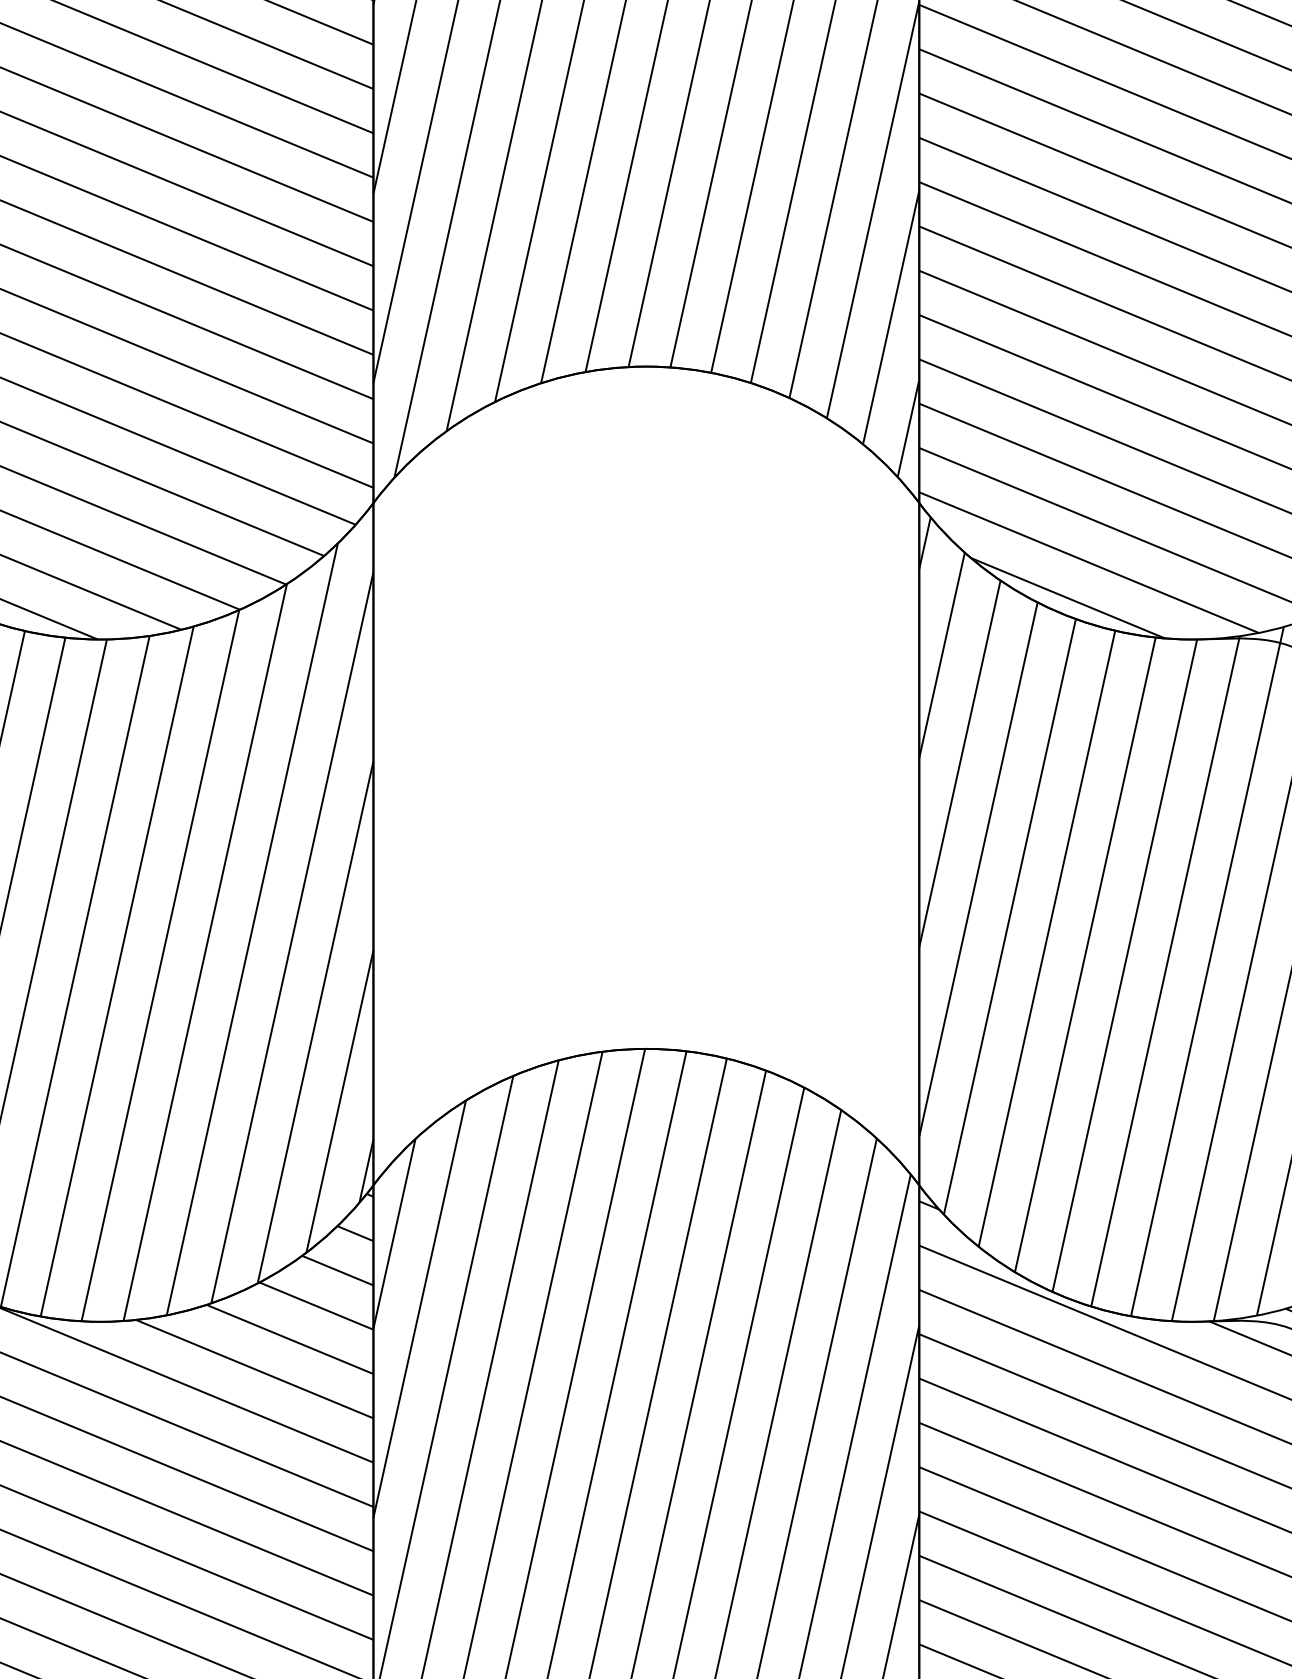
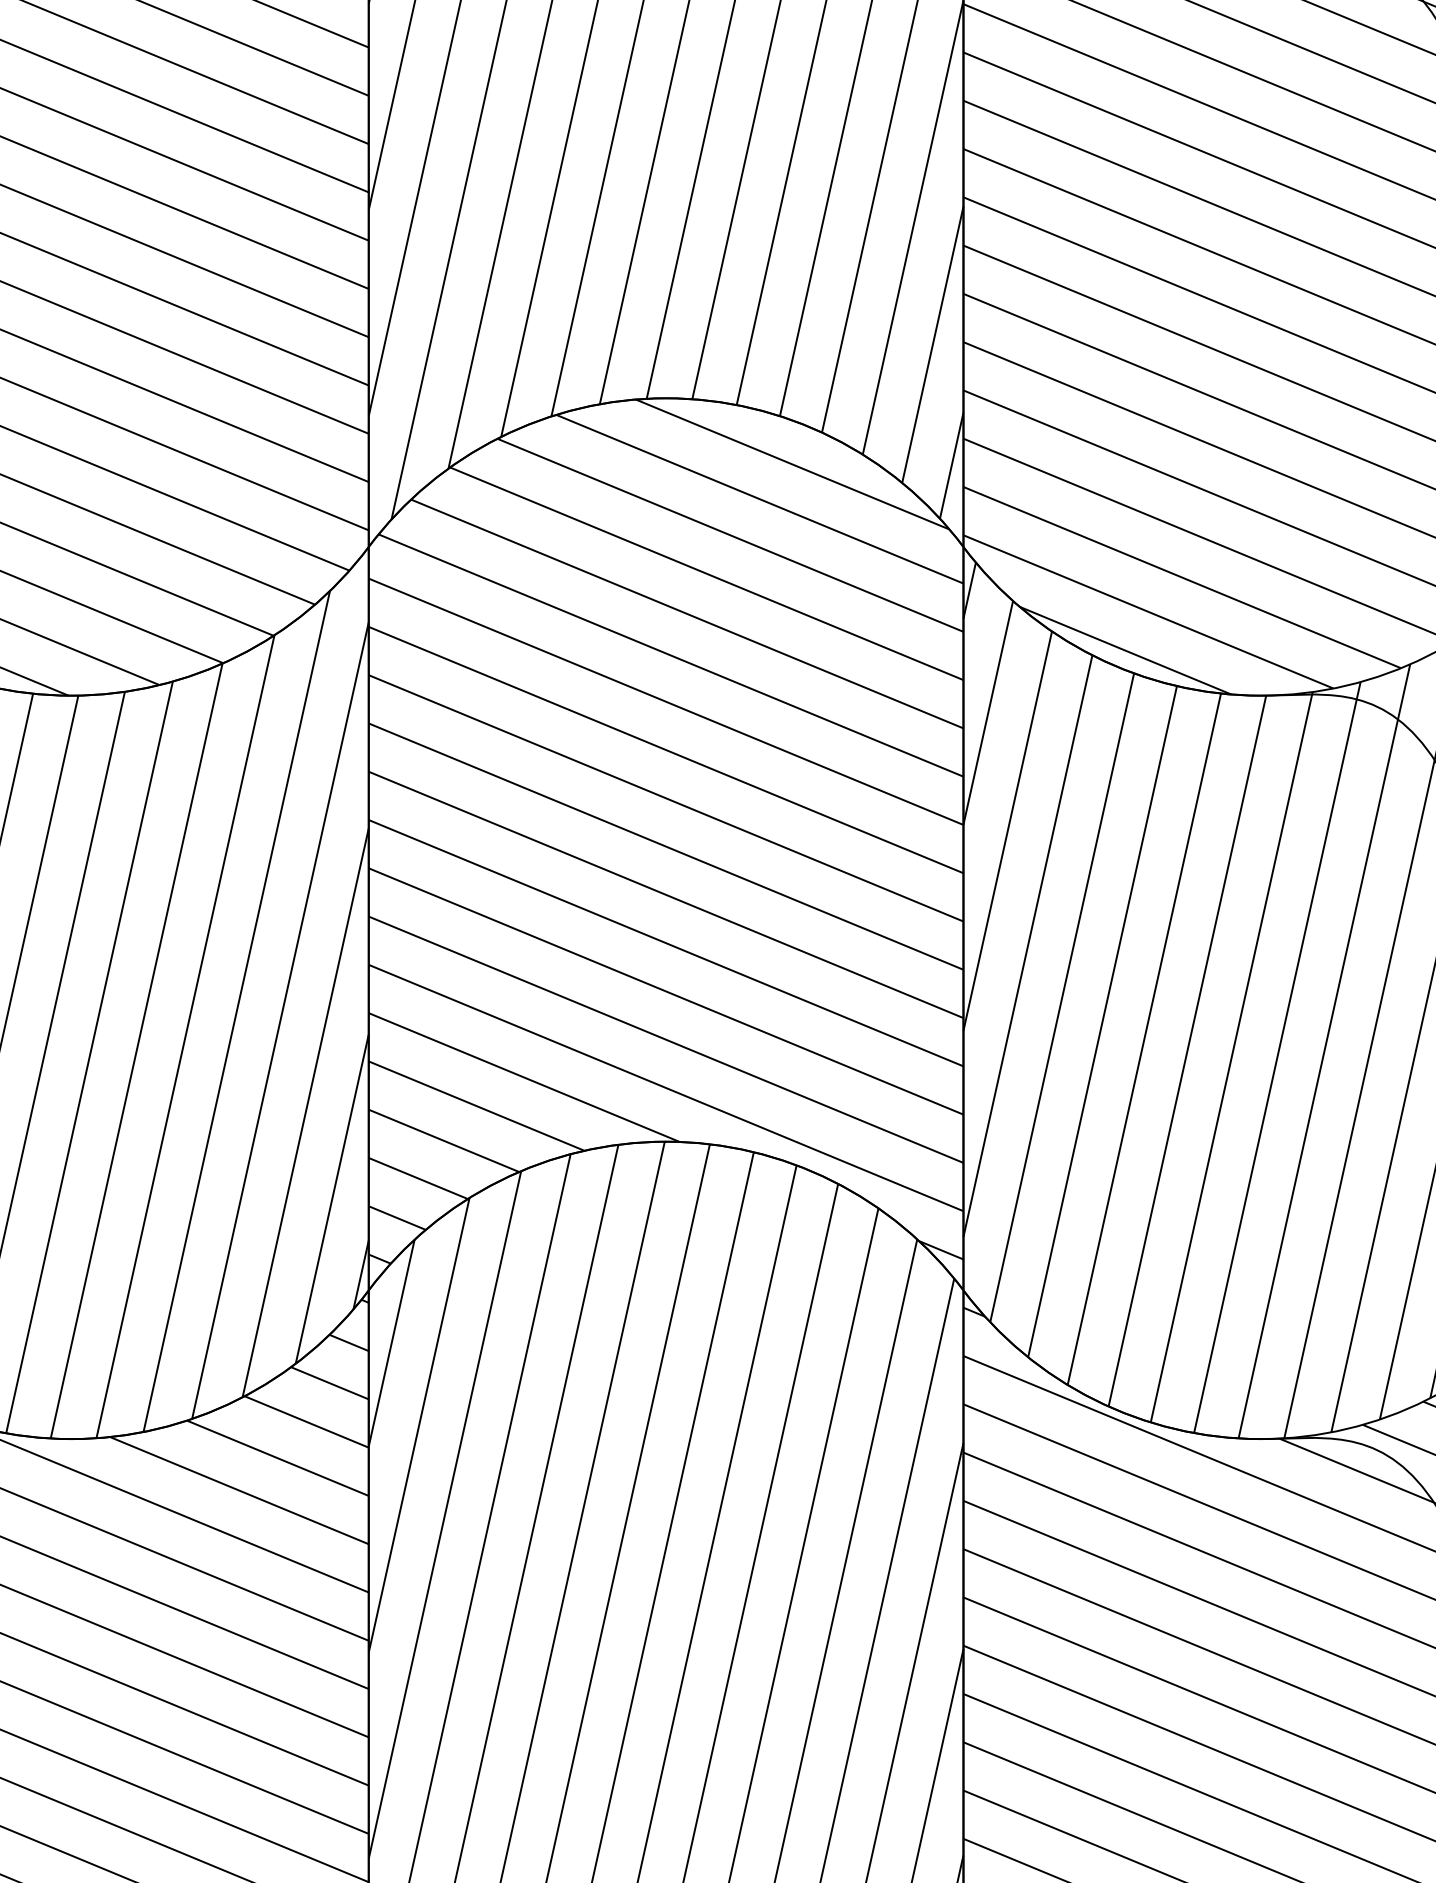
hatch: (645, 764) -> (665, 831), added

